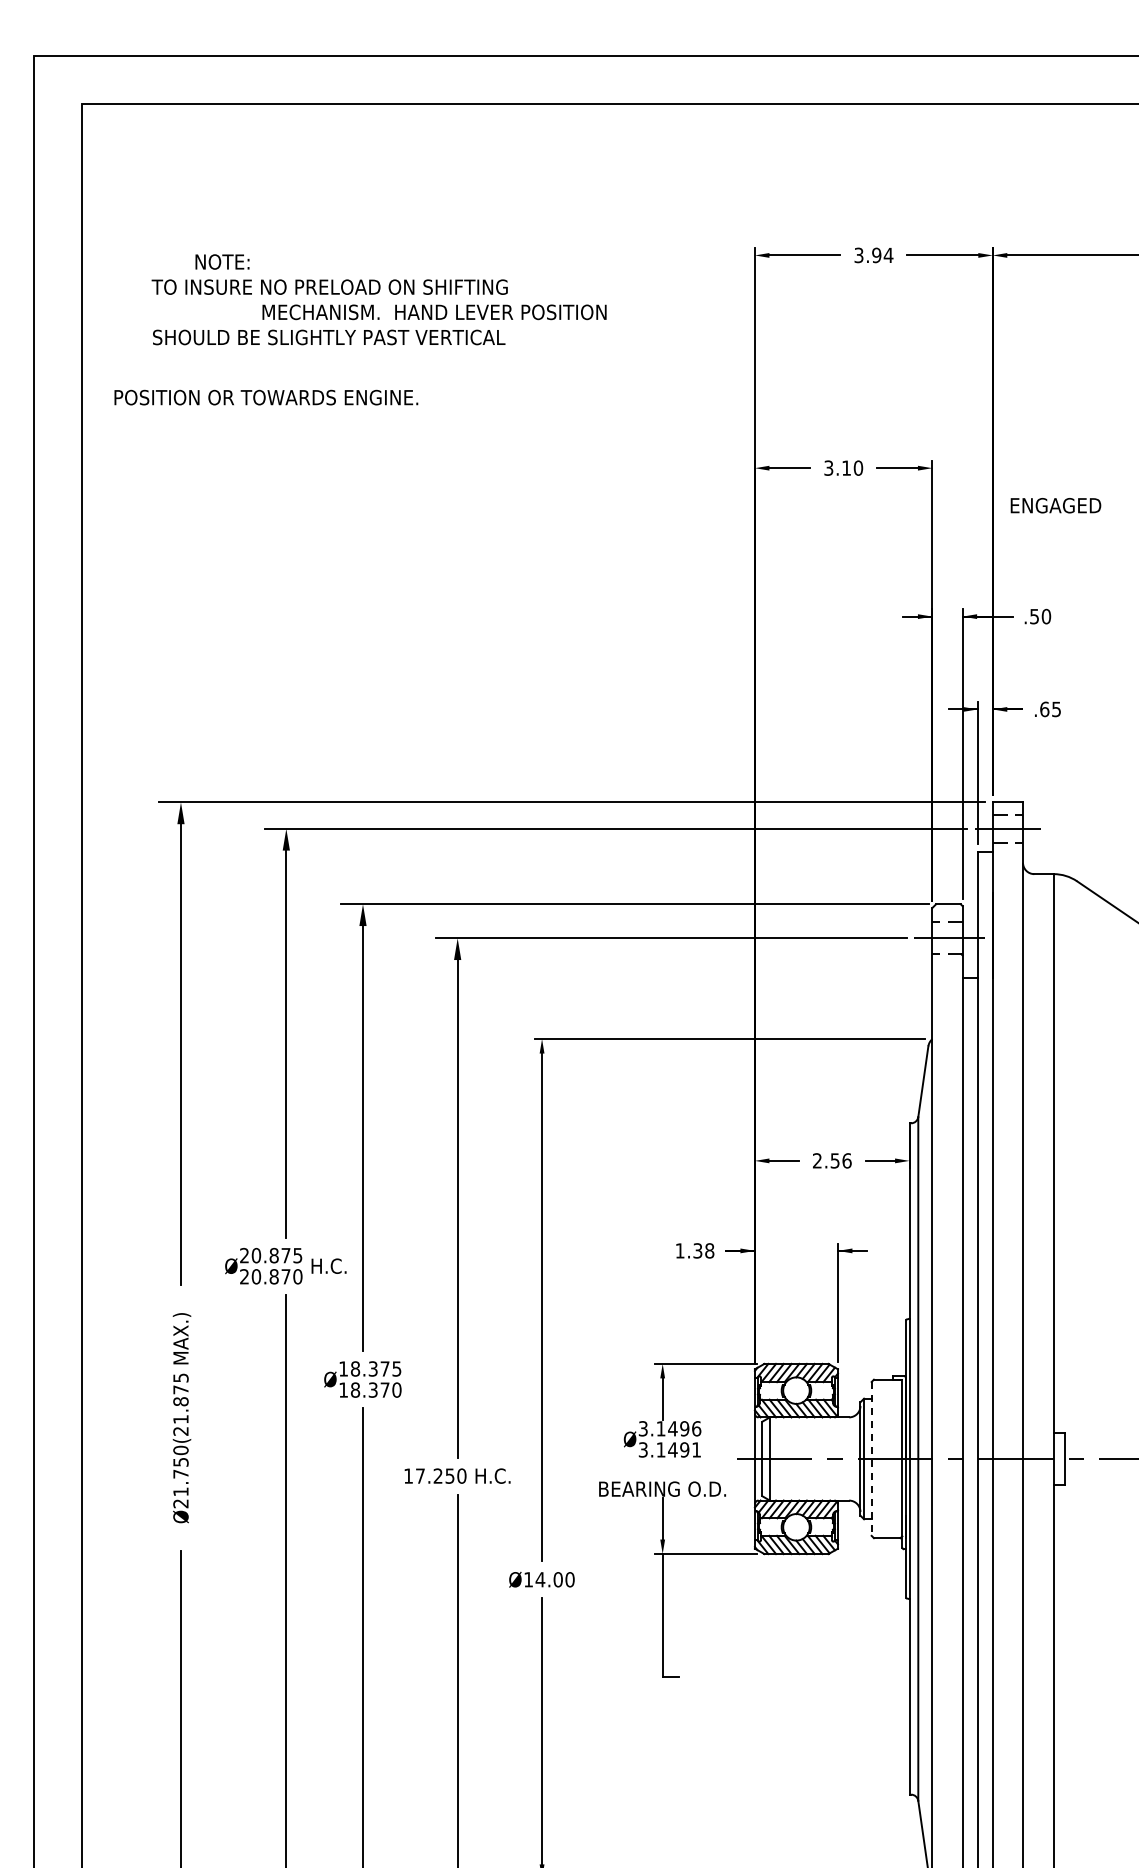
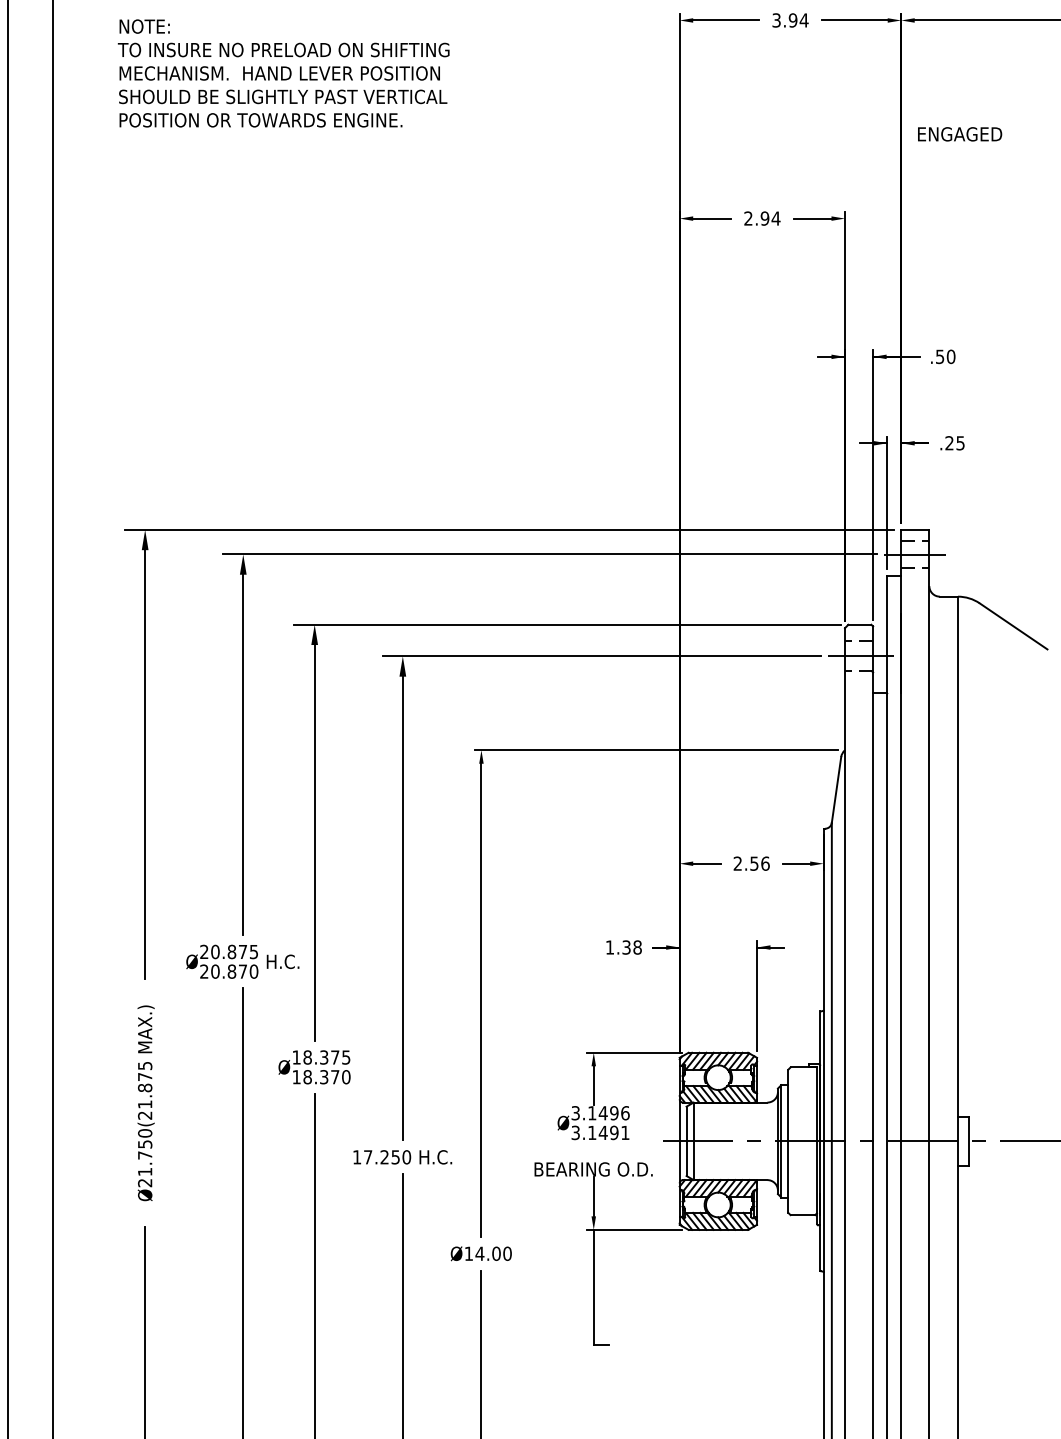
text: (222, 261) -> (144, 26), moved
text: (434, 312) -> (279, 73), moved
text: (266, 397) -> (261, 120), moved
text: (843, 467) -> (762, 217), 3.10 -> 2.94
text: (1055, 505) -> (959, 134), moved
text: (1044, 709) -> (949, 443), .65 -> .25
line: (871, 1458) -> (788, 1140), dashed -> solid

